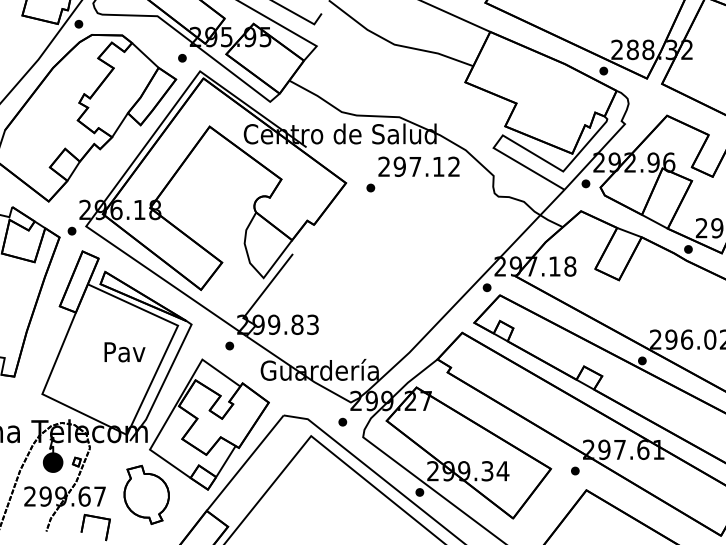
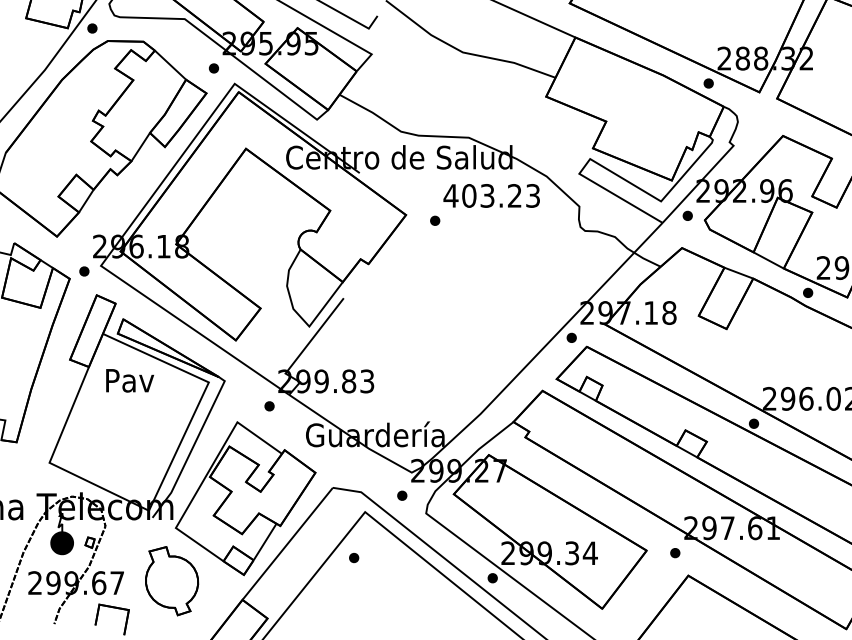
text: (418, 166) -> (491, 195), 297.12 -> 403.23
text: (124, 352) -> (129, 381), moved
part: (301, 474) -> (353, 557), added

